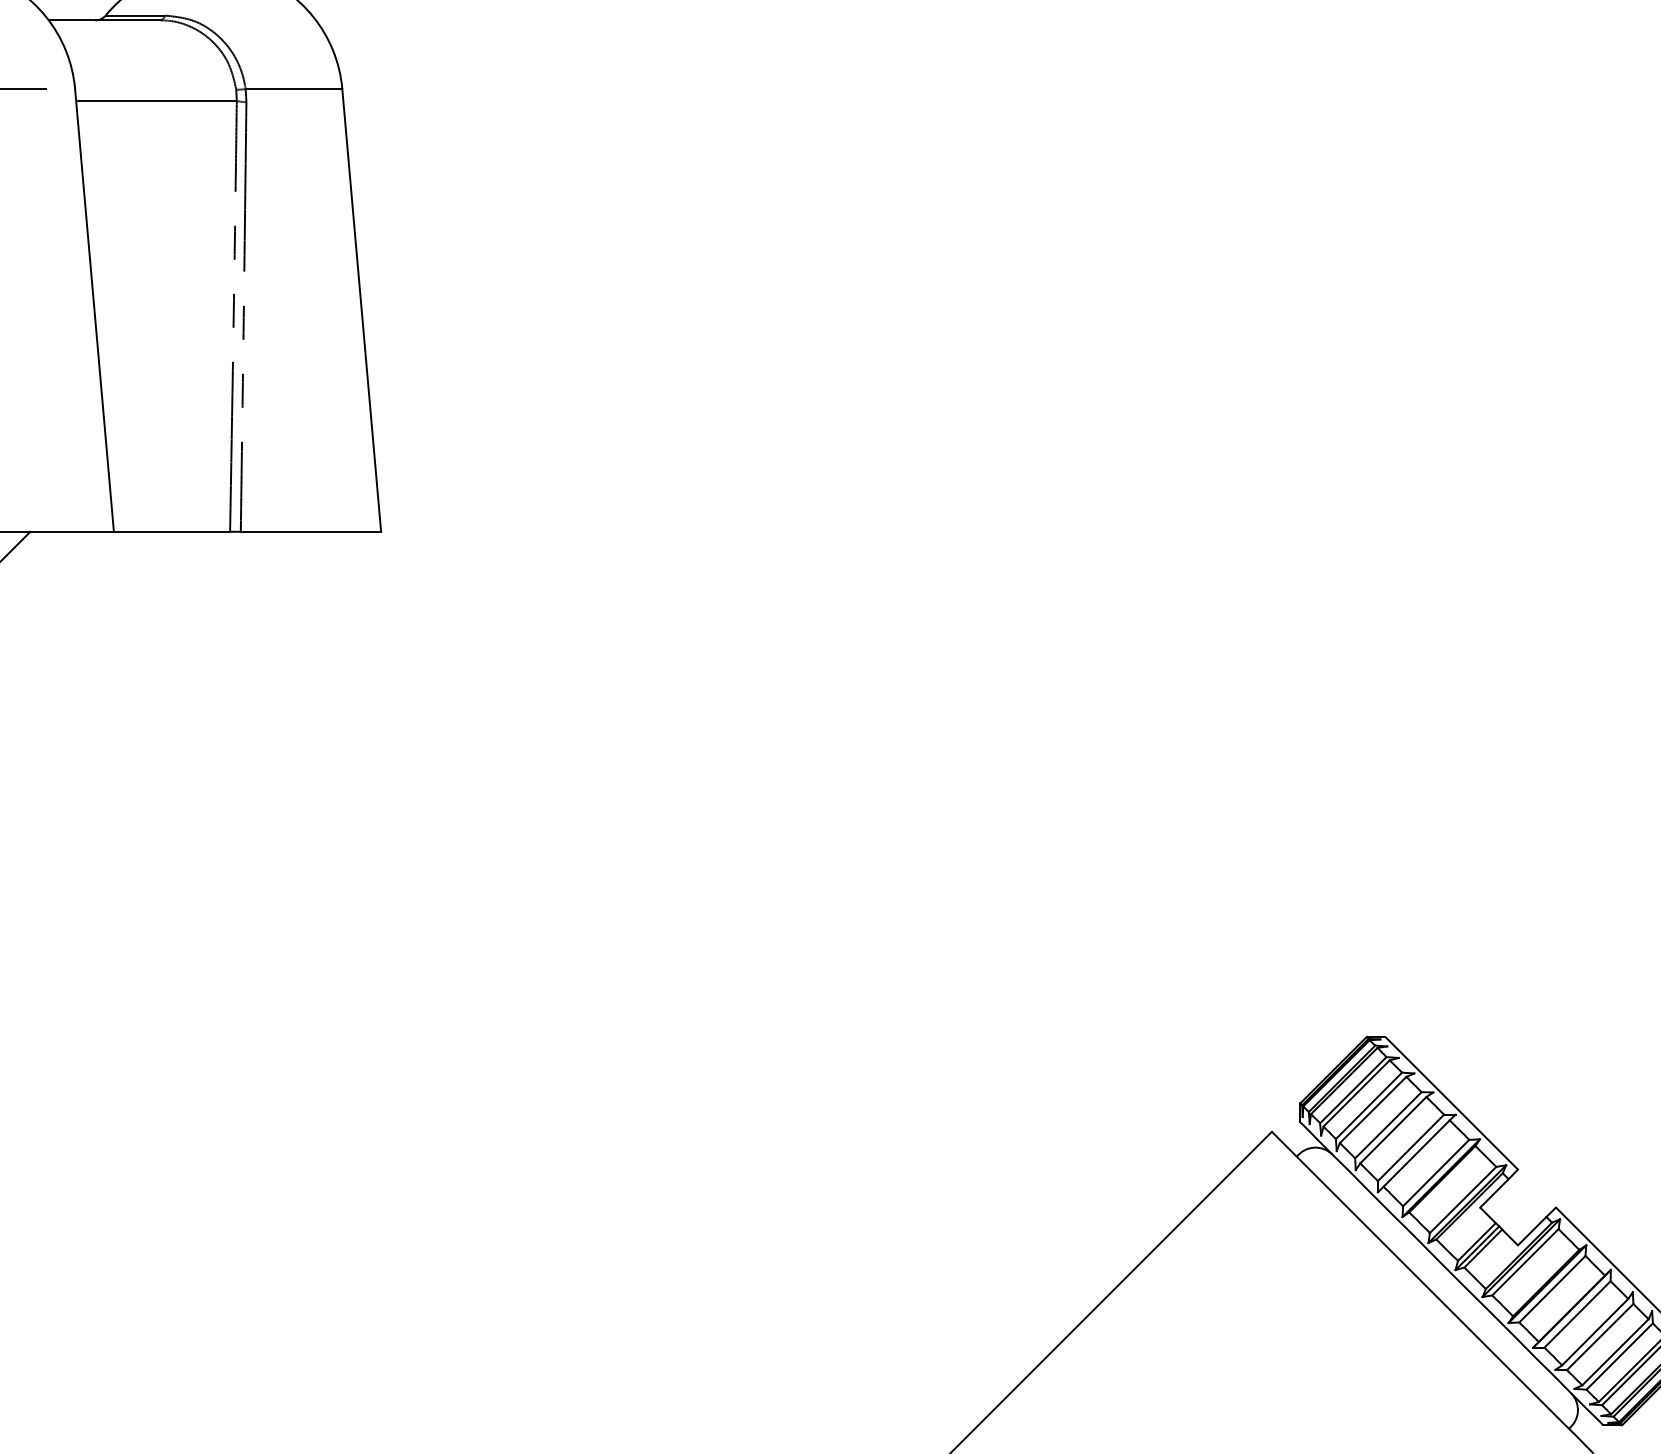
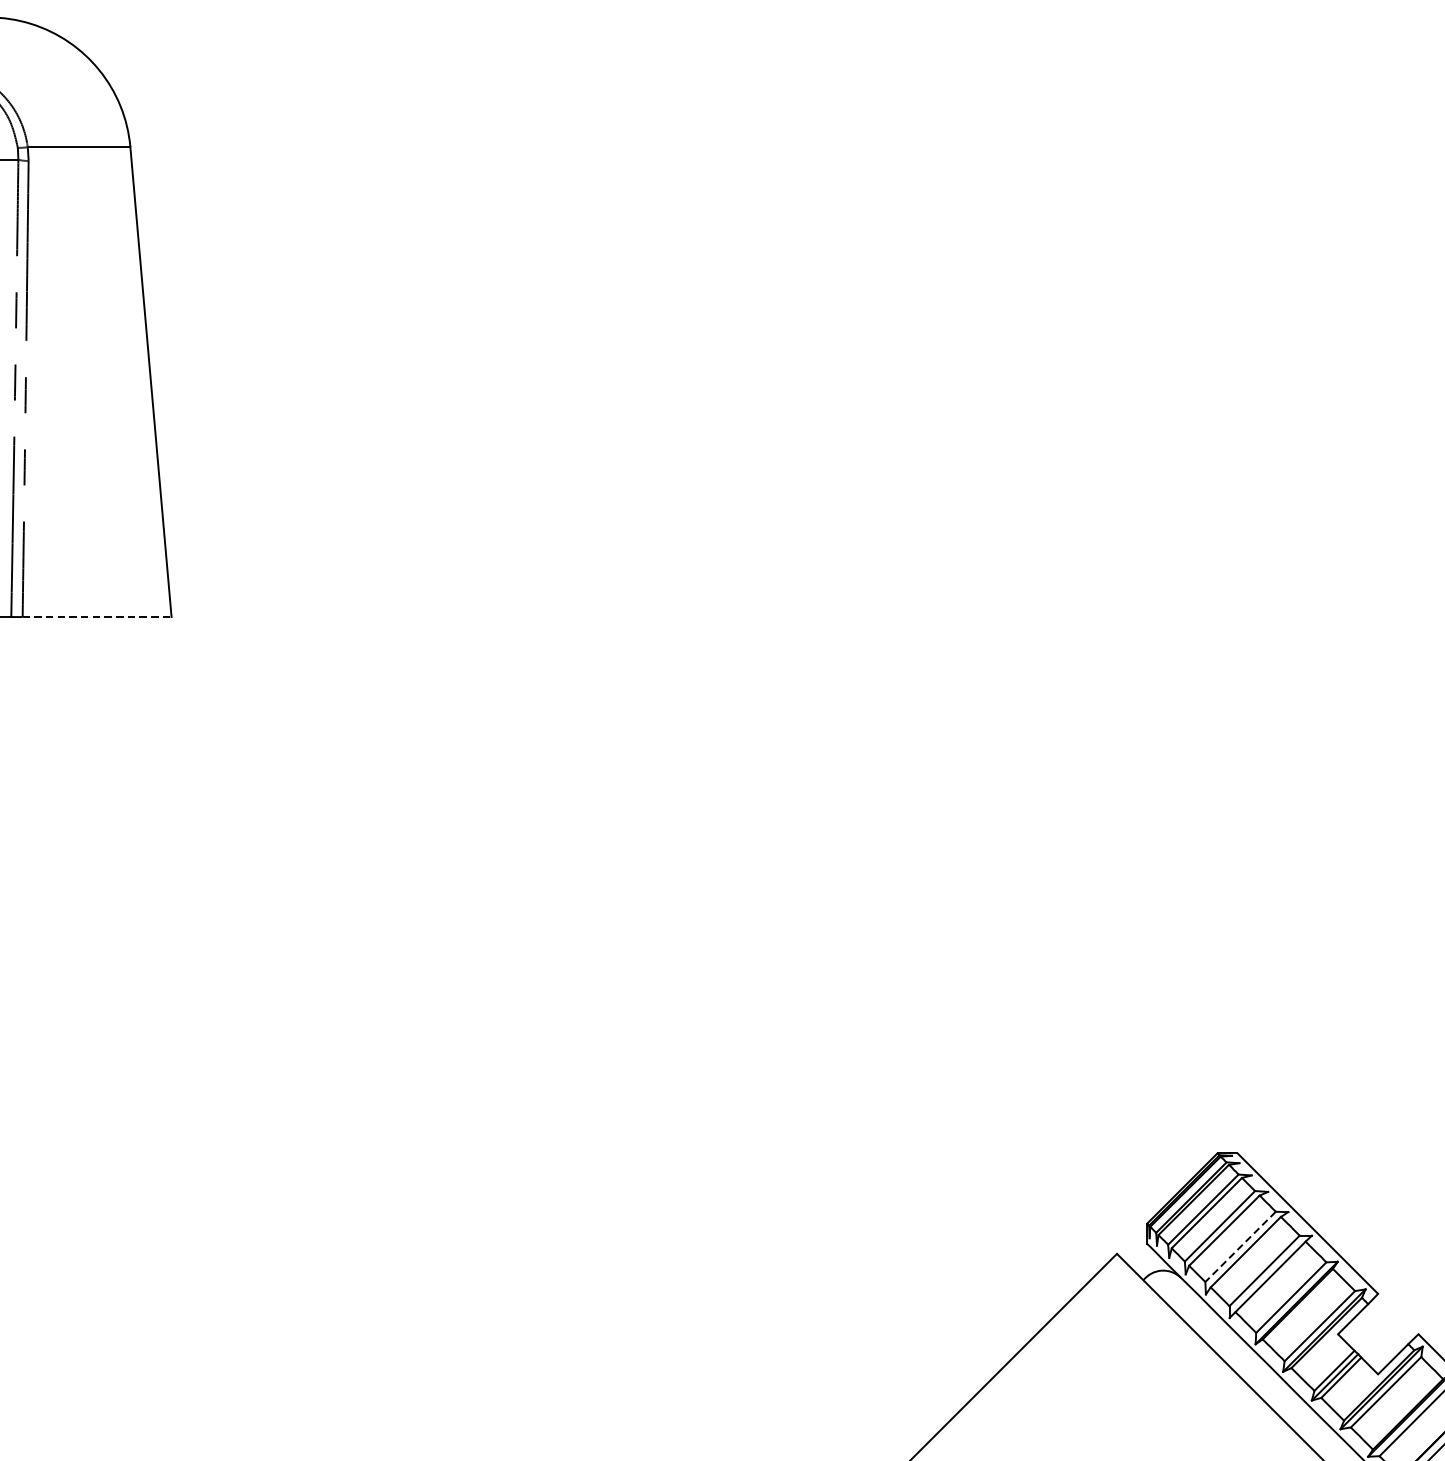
line: (311, 531) -> (97, 616), solid -> dashed
line: (1388, 1125) -> (1240, 1247), solid -> dashed

